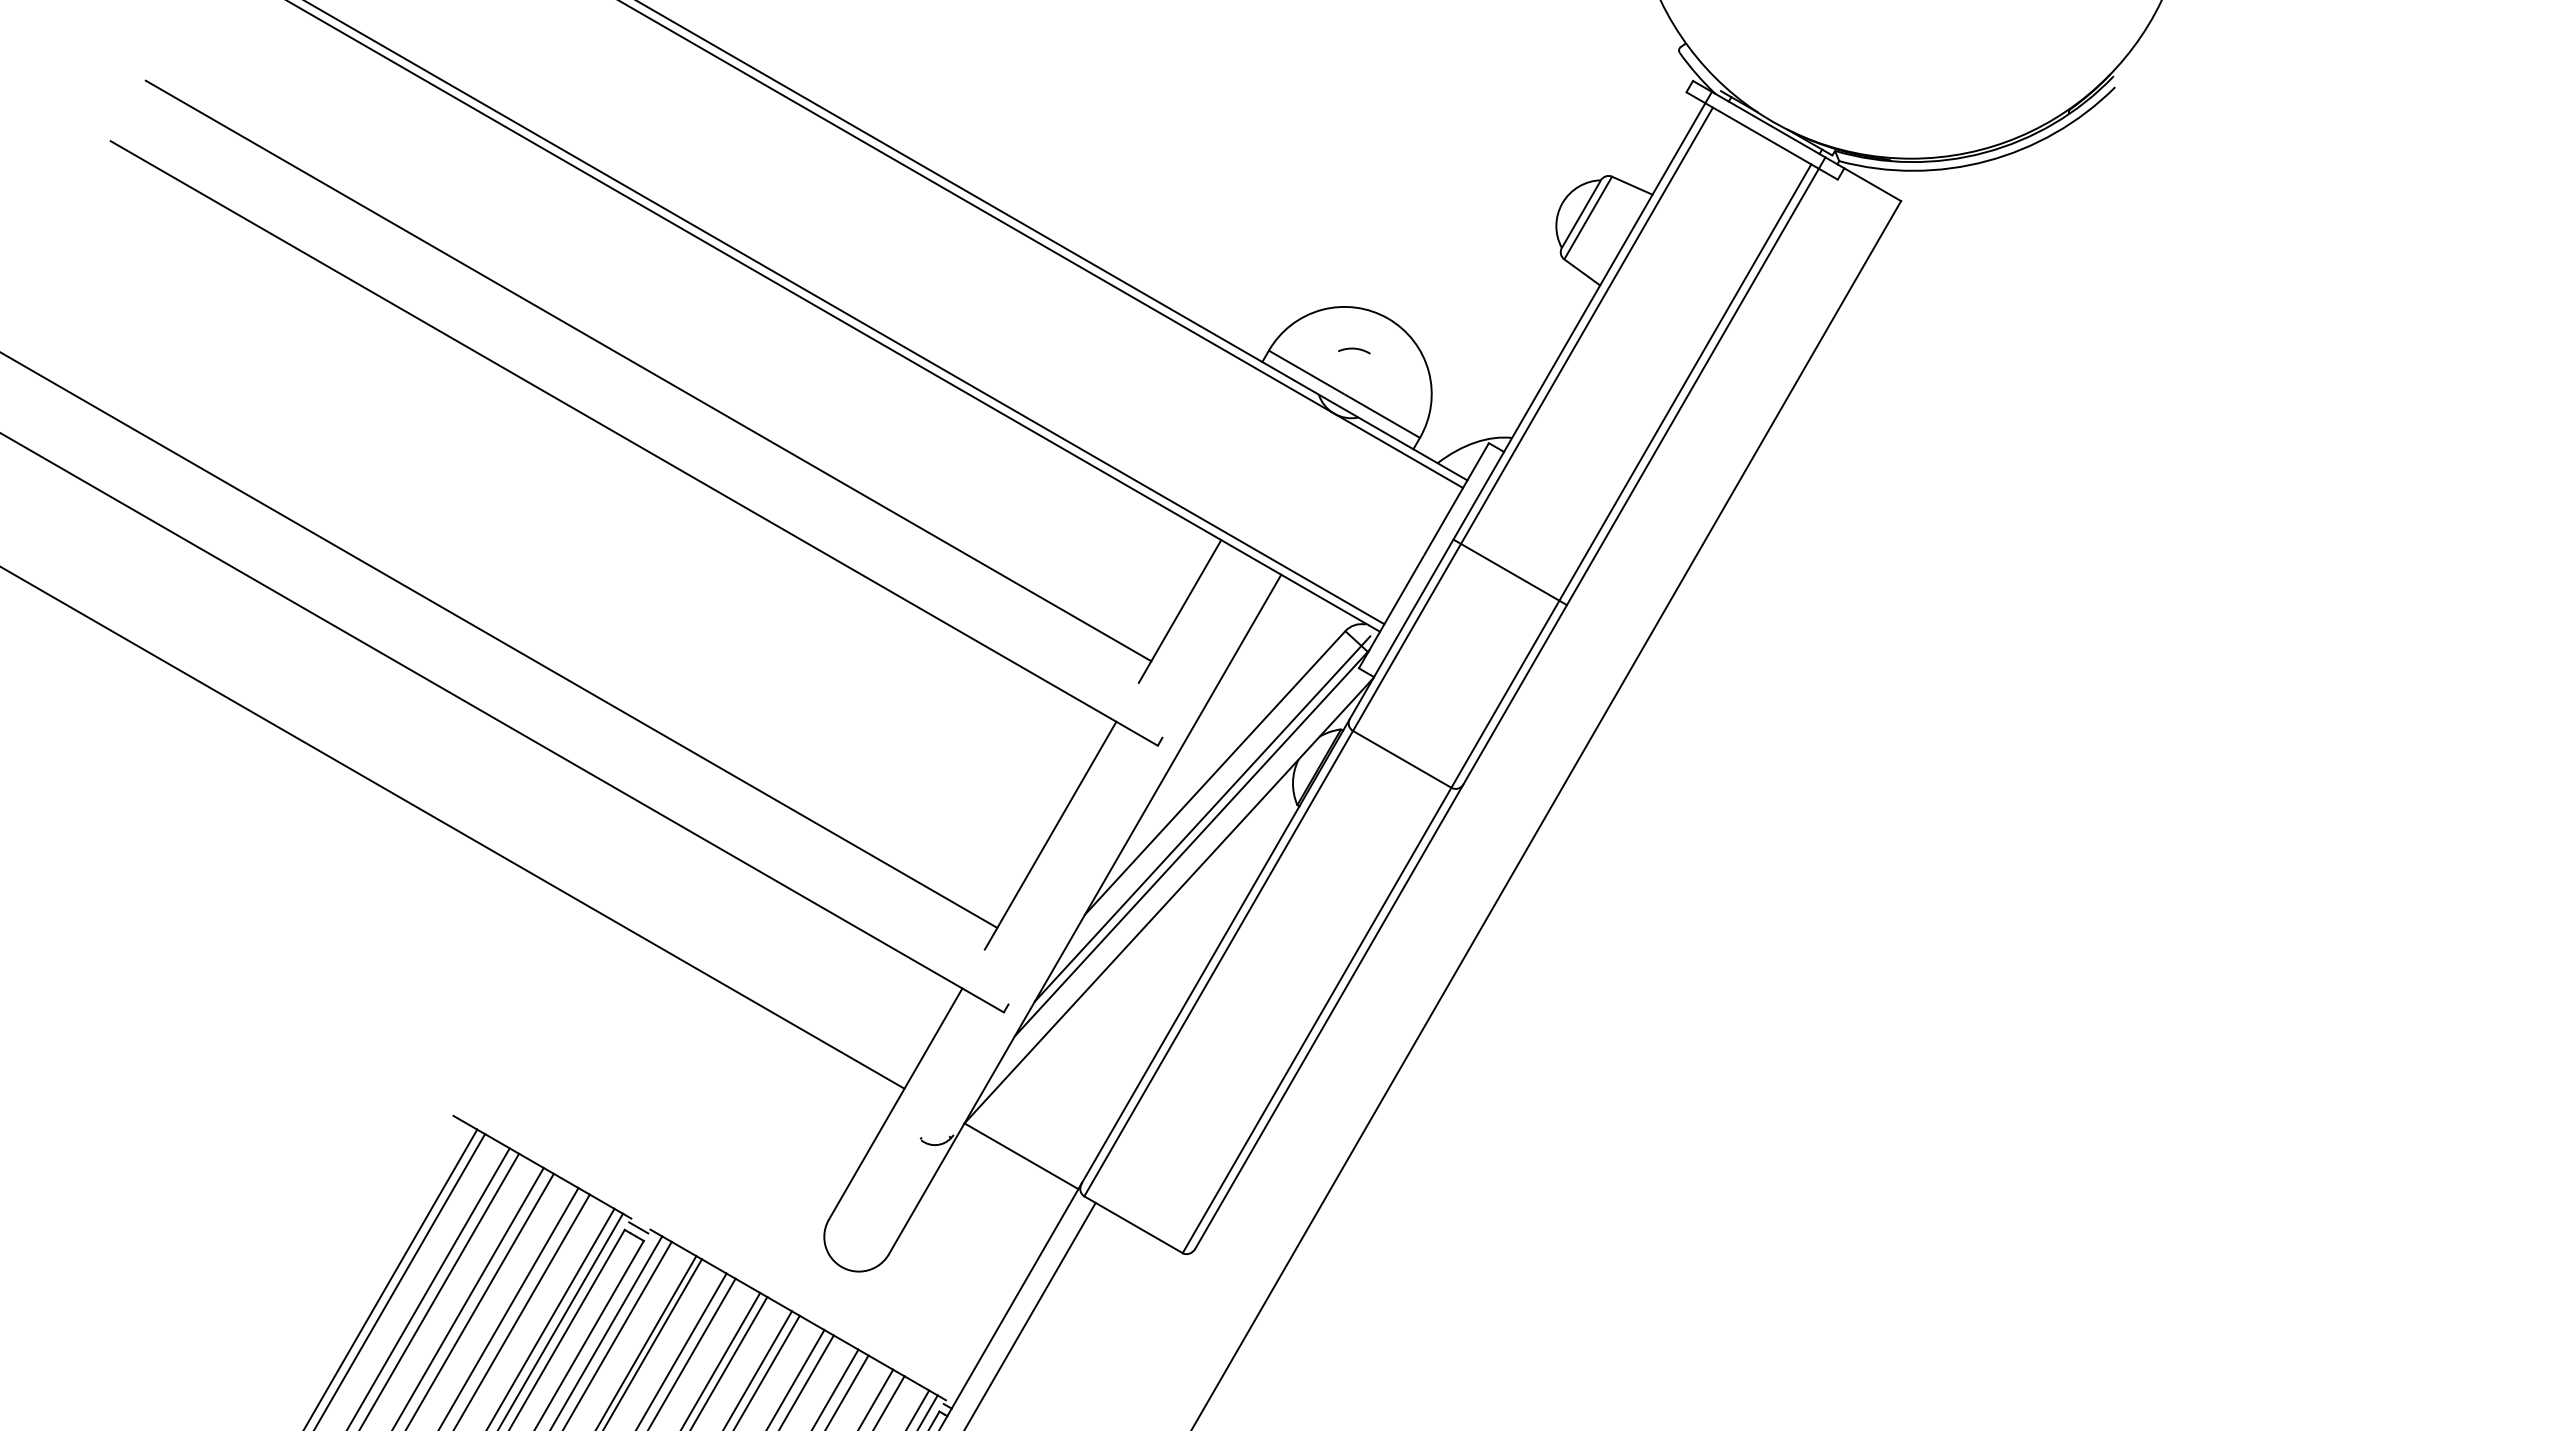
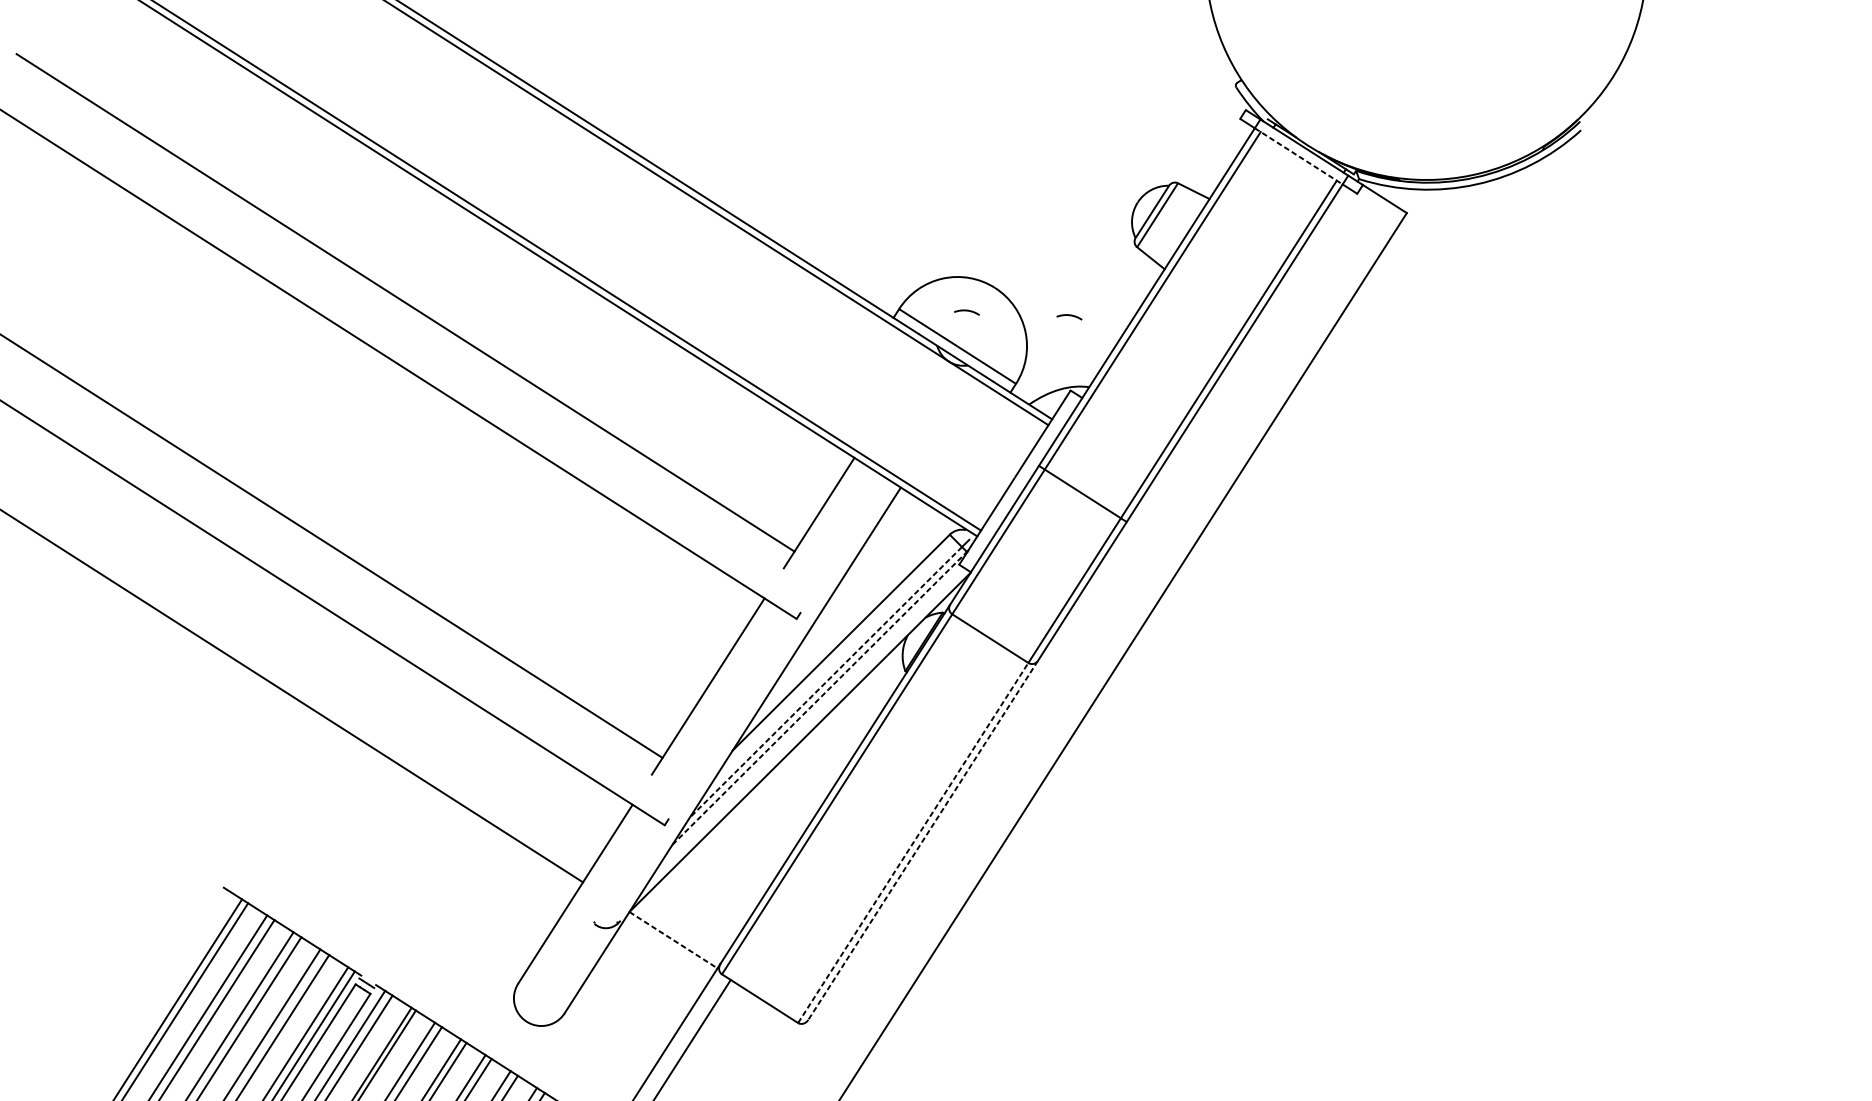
line: (1762, 136) -> (1299, 156), solid -> dashed
arc: (1483, 349) -> (1069, 315), added
line: (1197, 824) -> (825, 682), solid -> dashed
line: (1191, 843) -> (819, 697), solid -> dashed
line: (1329, 1016) -> (923, 840), solid -> dashed
line: (1317, 1020) -> (913, 843), solid -> dashed
line: (1021, 1156) -> (673, 940), solid -> dashed

